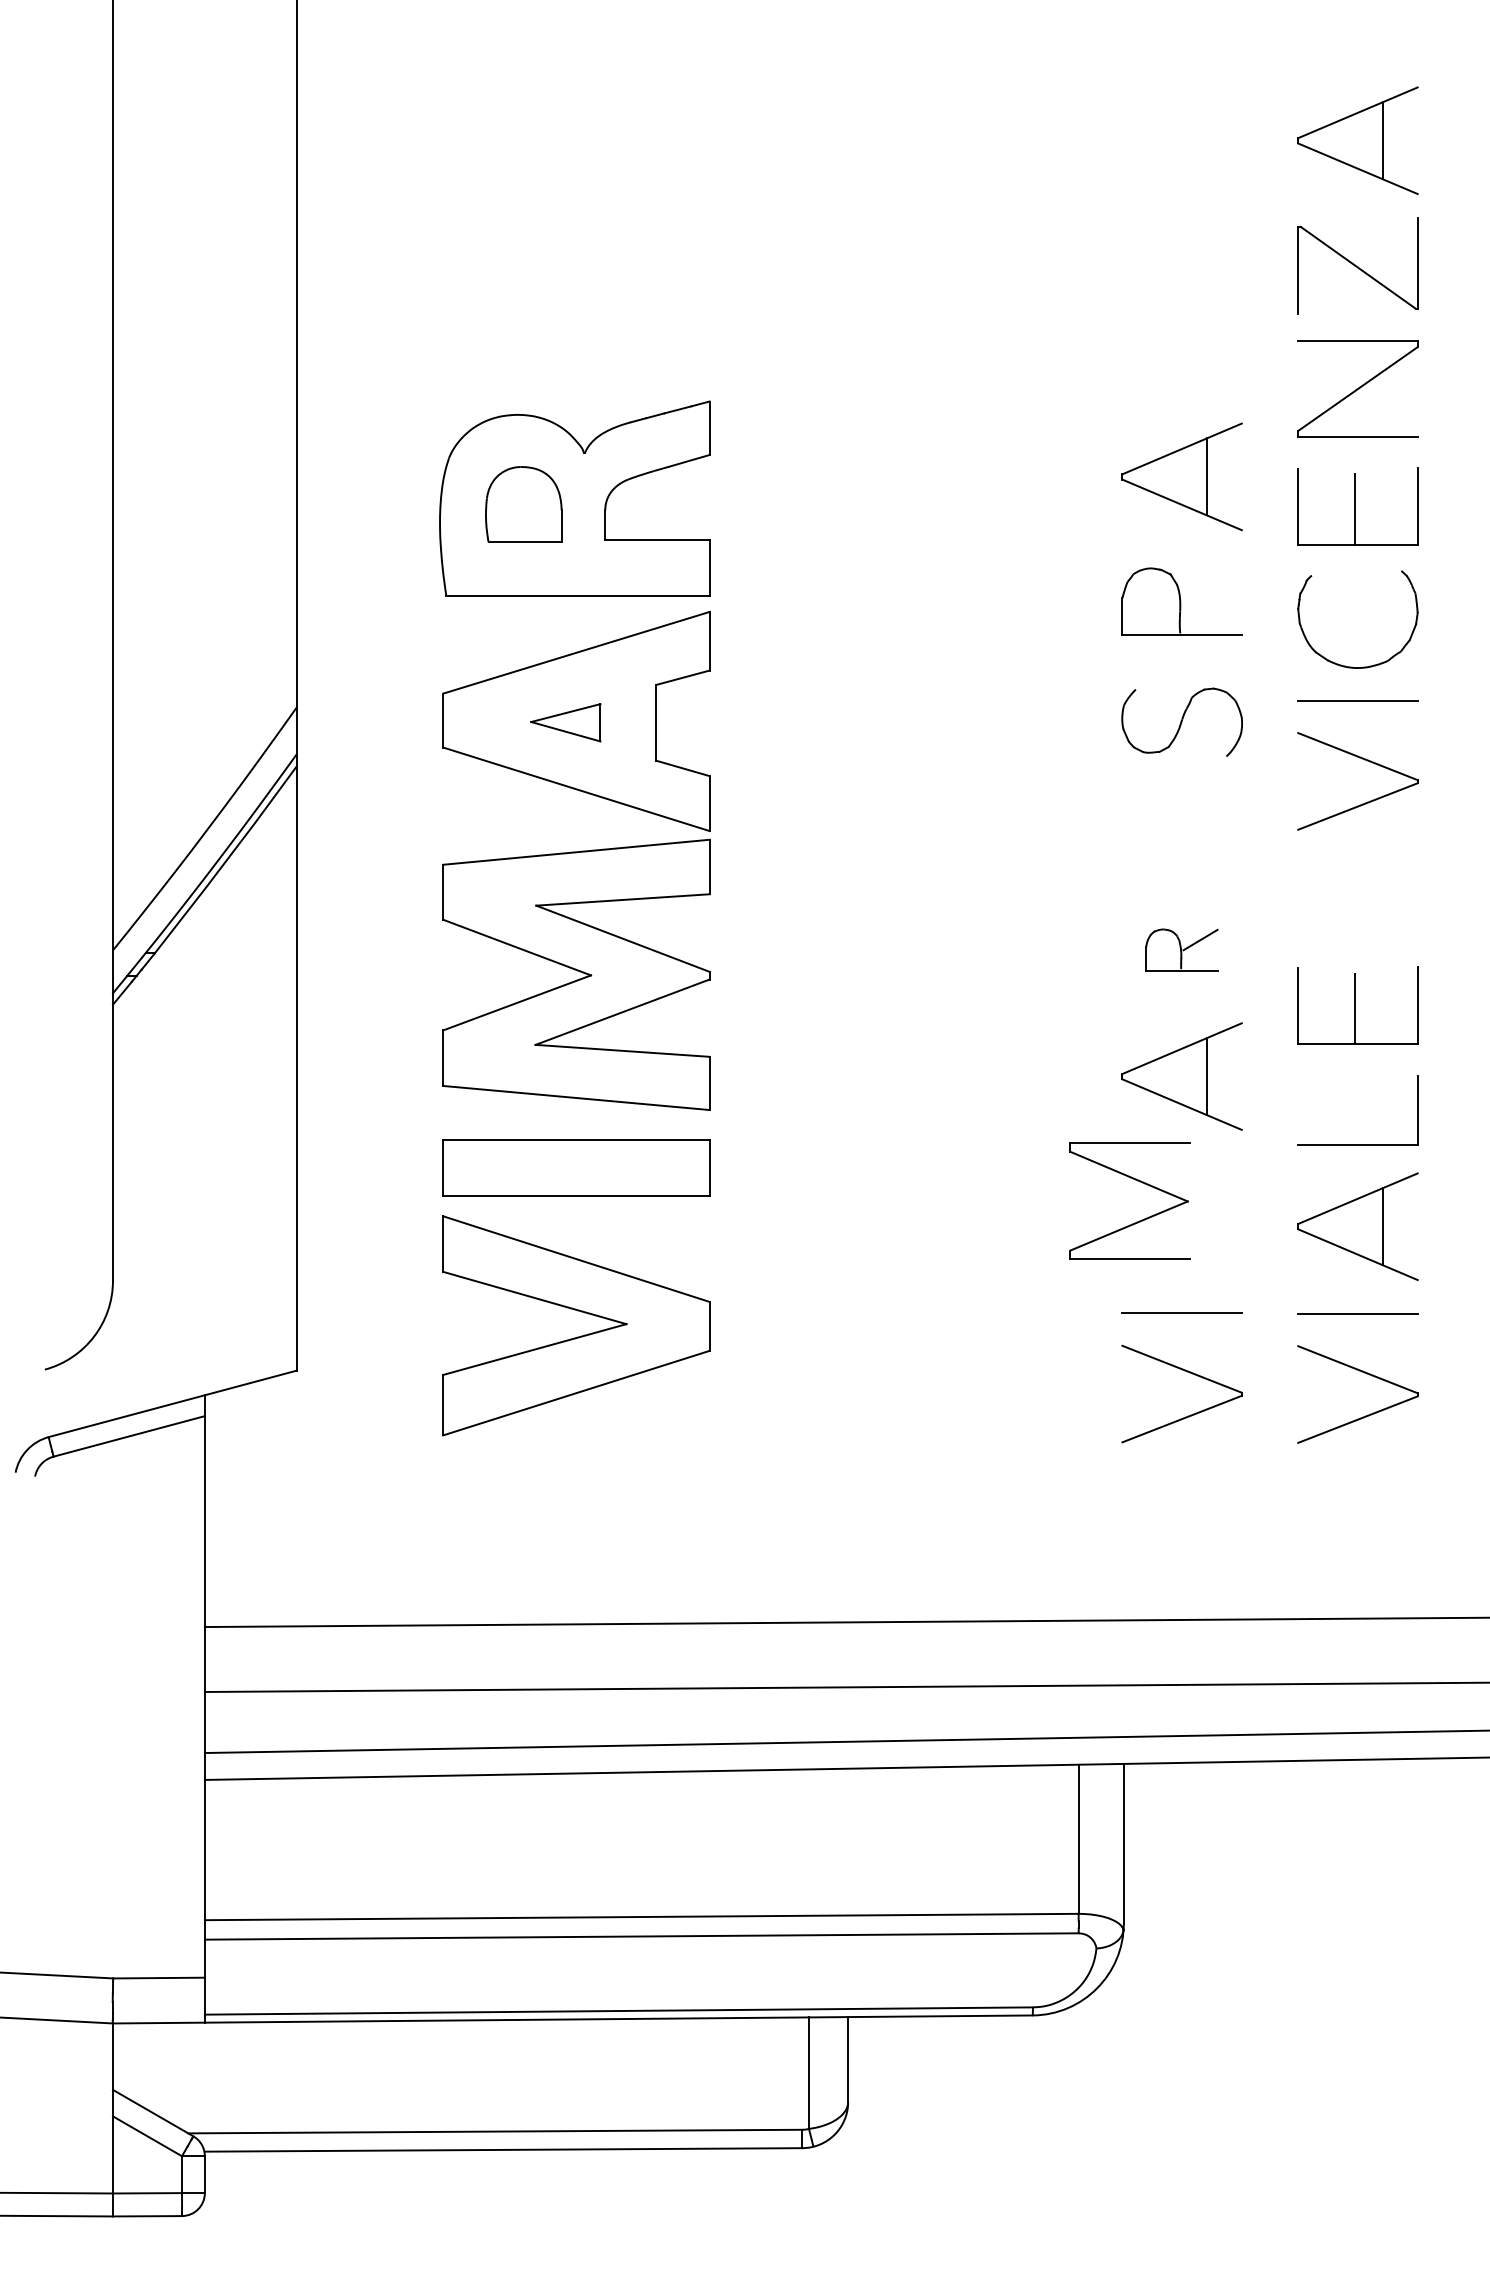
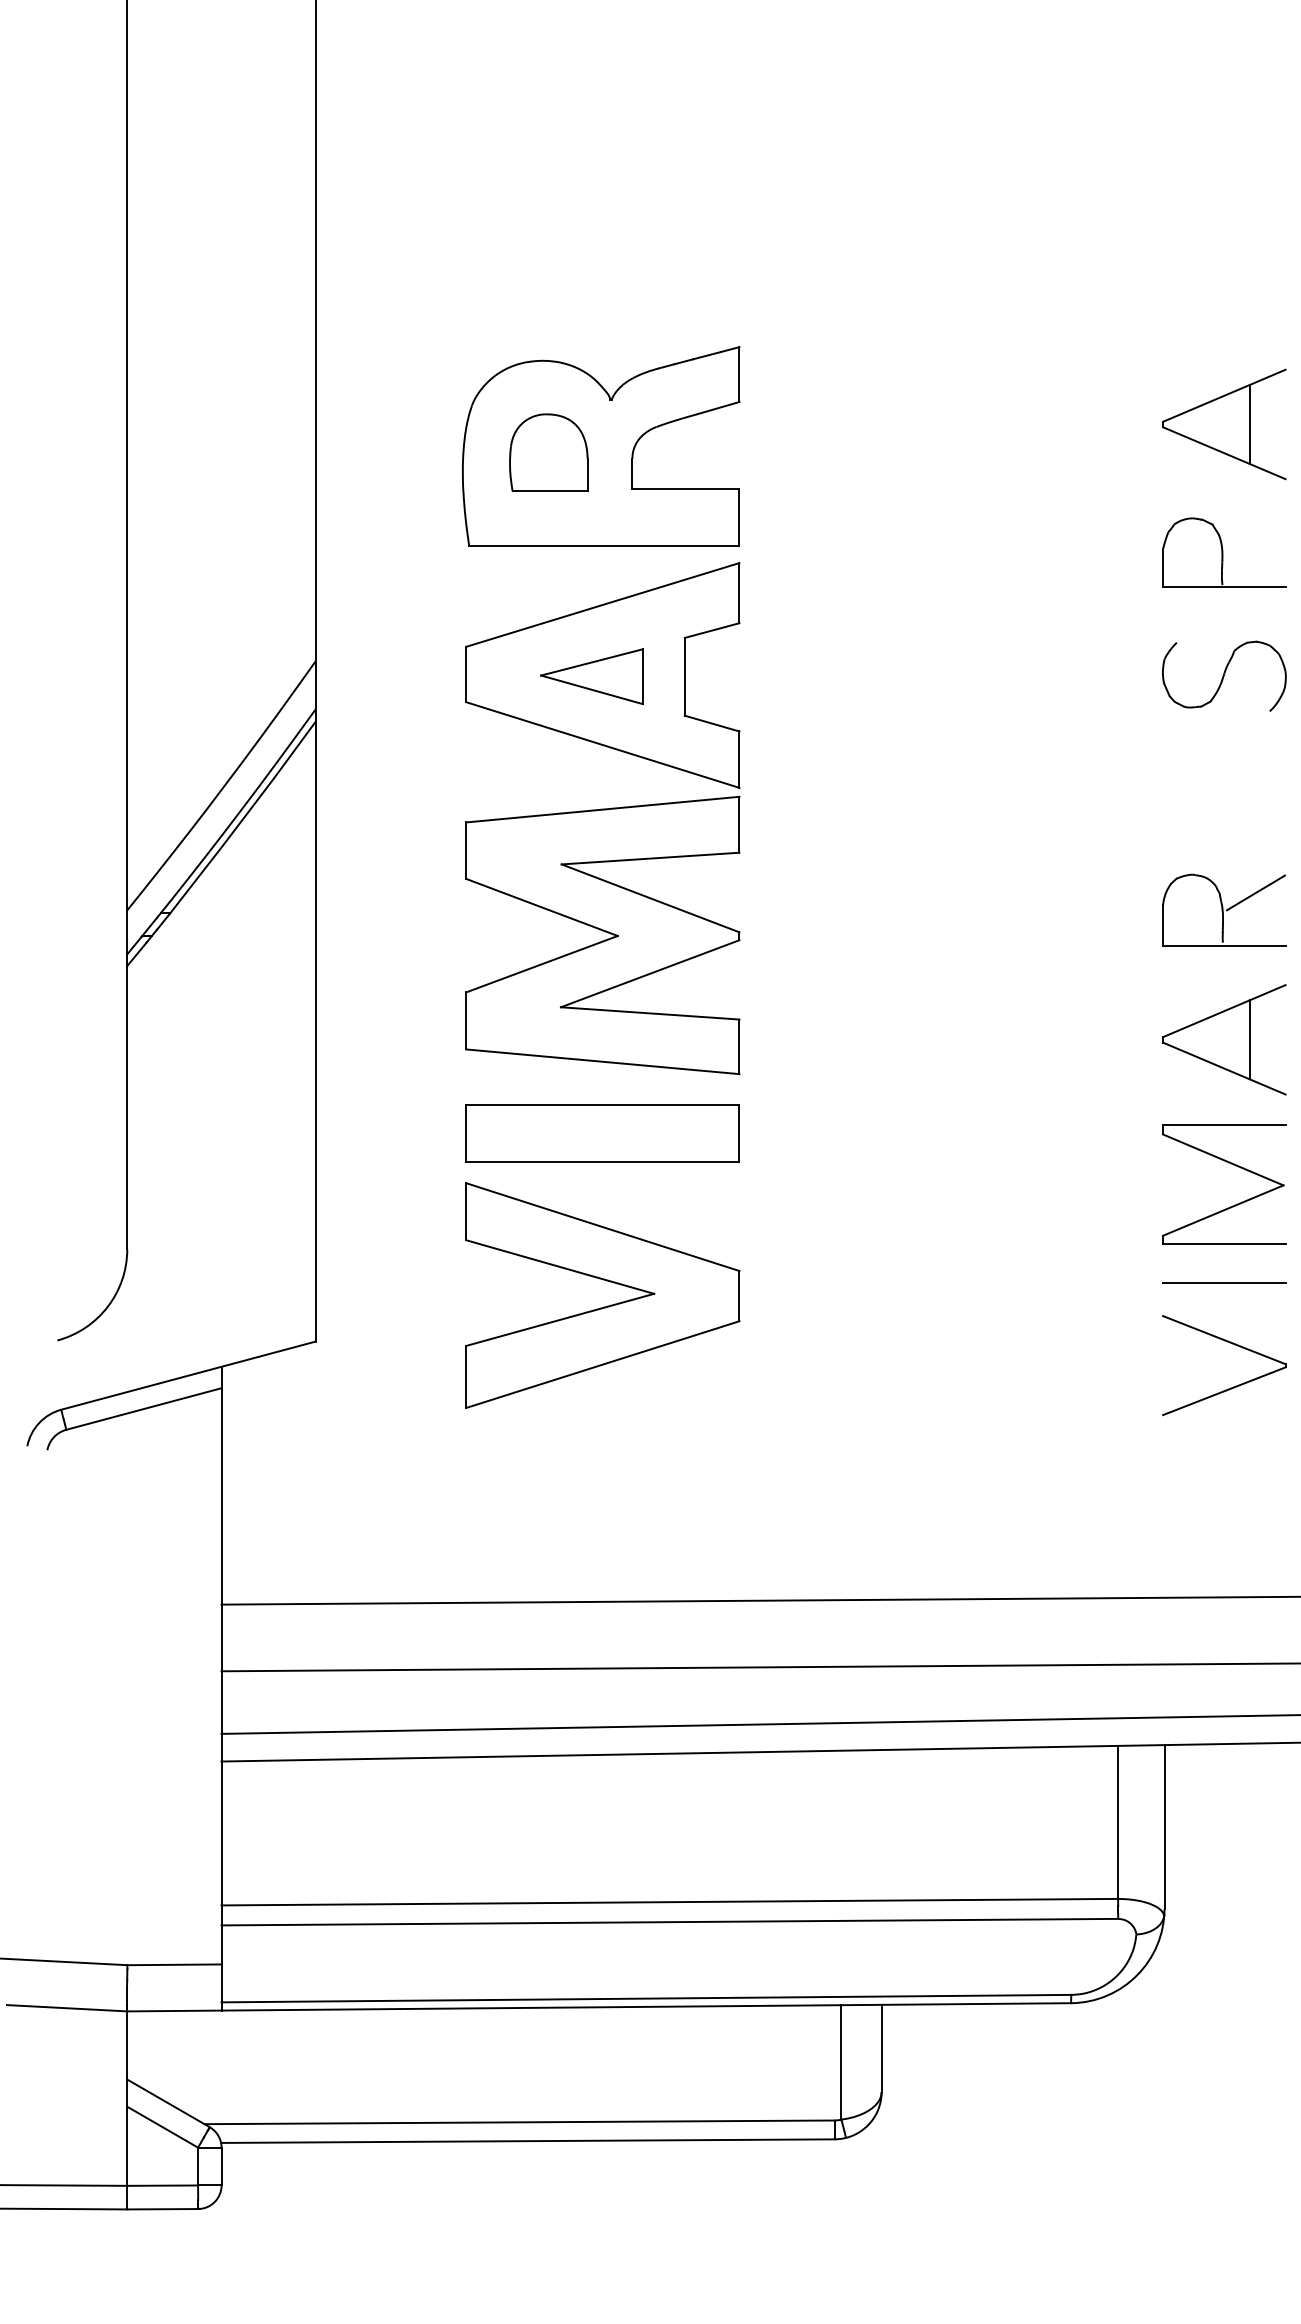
part: (565, 722) -> (591, 676), size x1.43
part: (1181, 949) -> (1223, 909), size x1.67
part: (1137, 1181) -> (1231, 1164), moved

